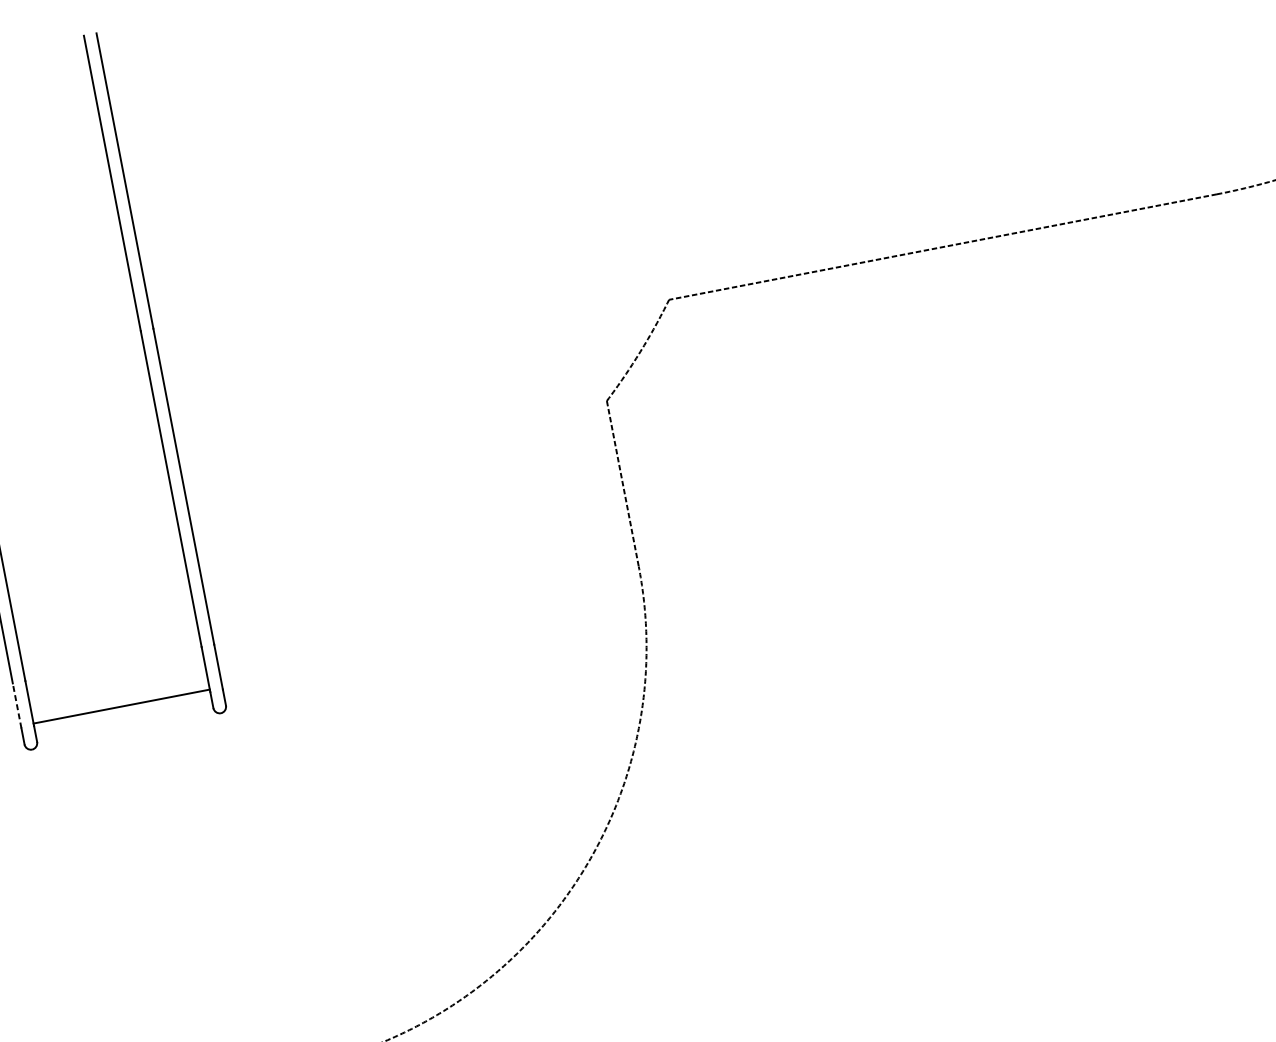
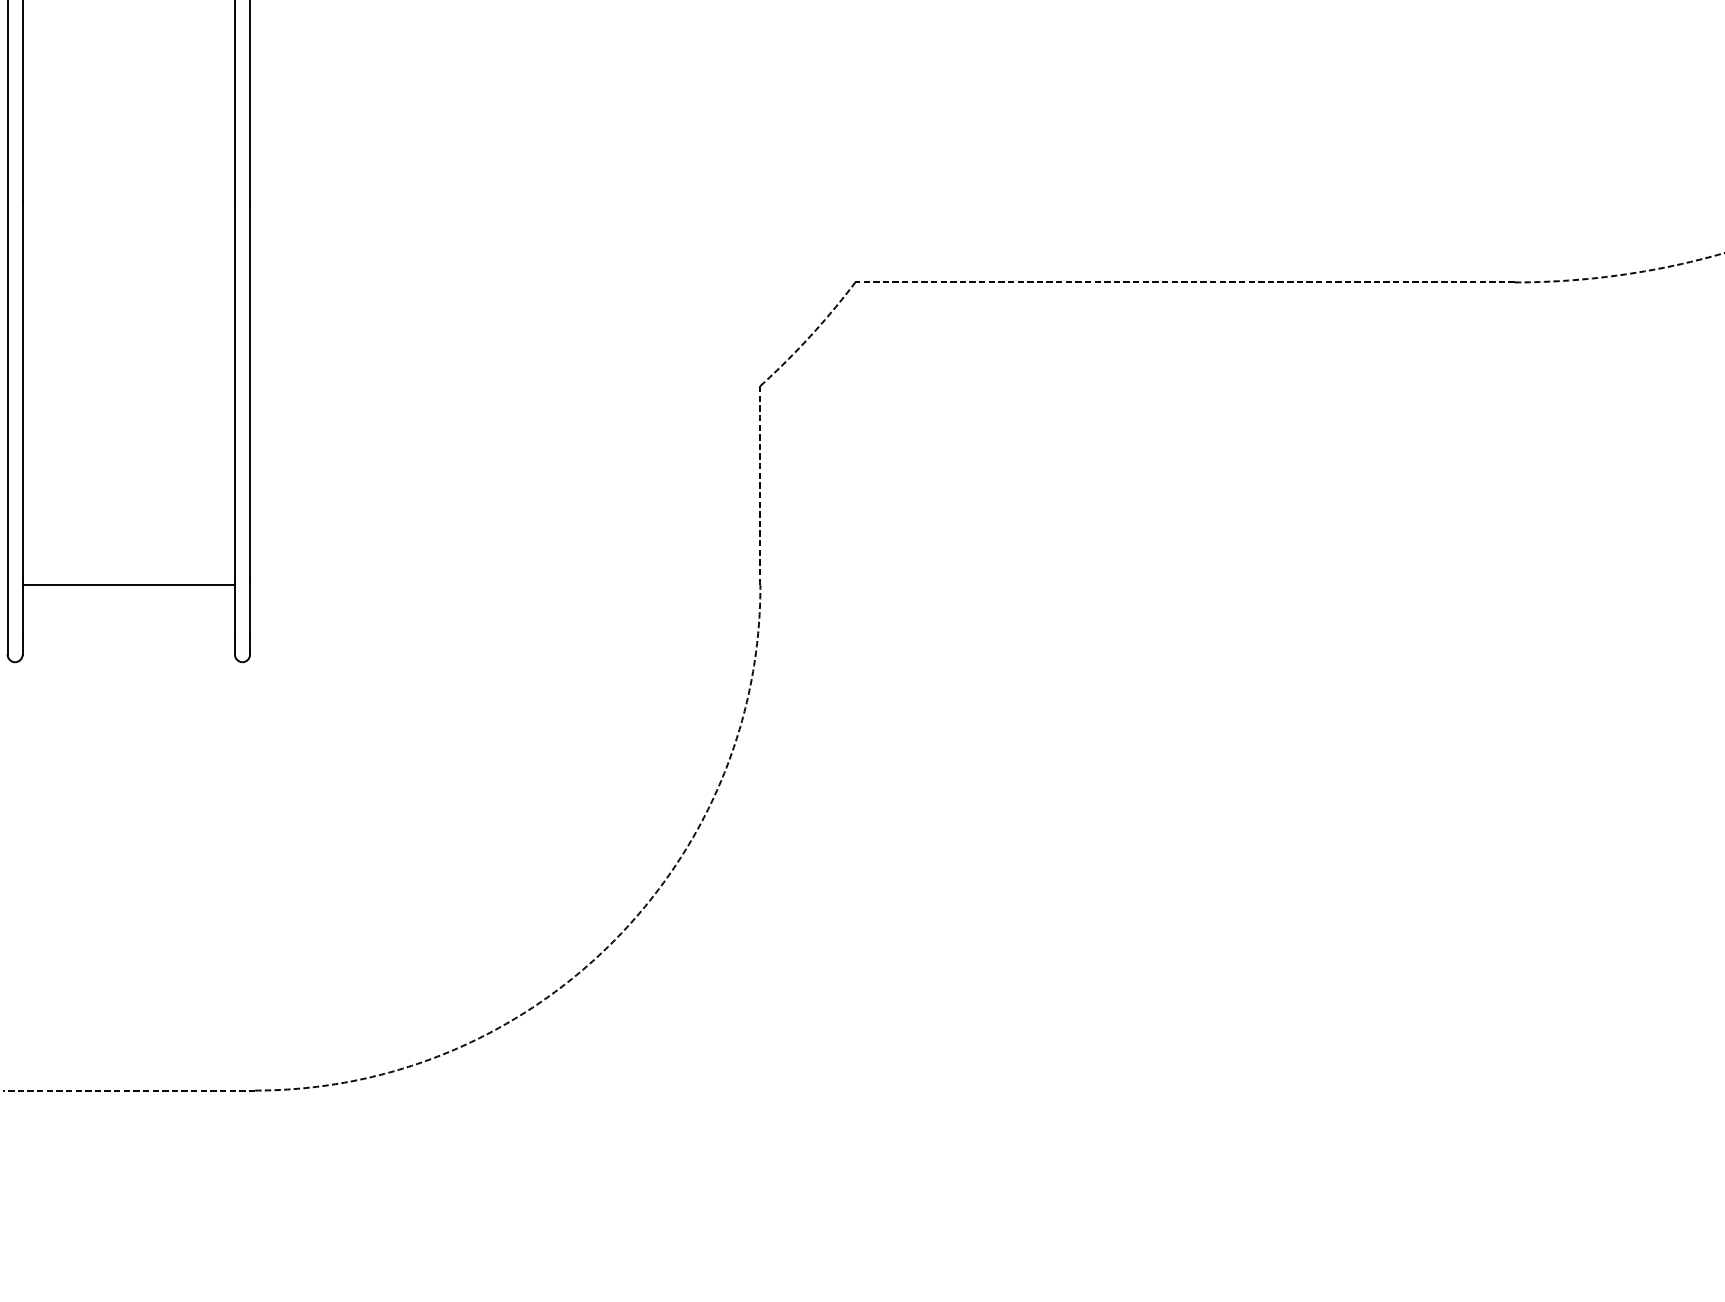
line: (16, 705) -> (7, 607), dashed -> solid
line: (121, 706) -> (128, 585), moved

